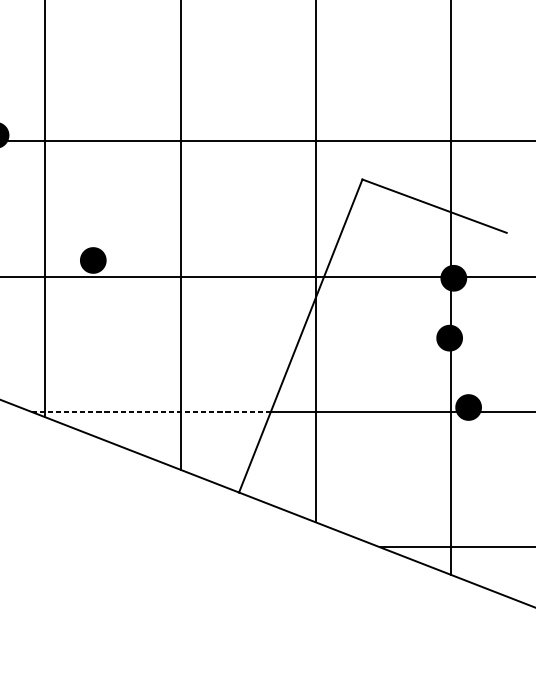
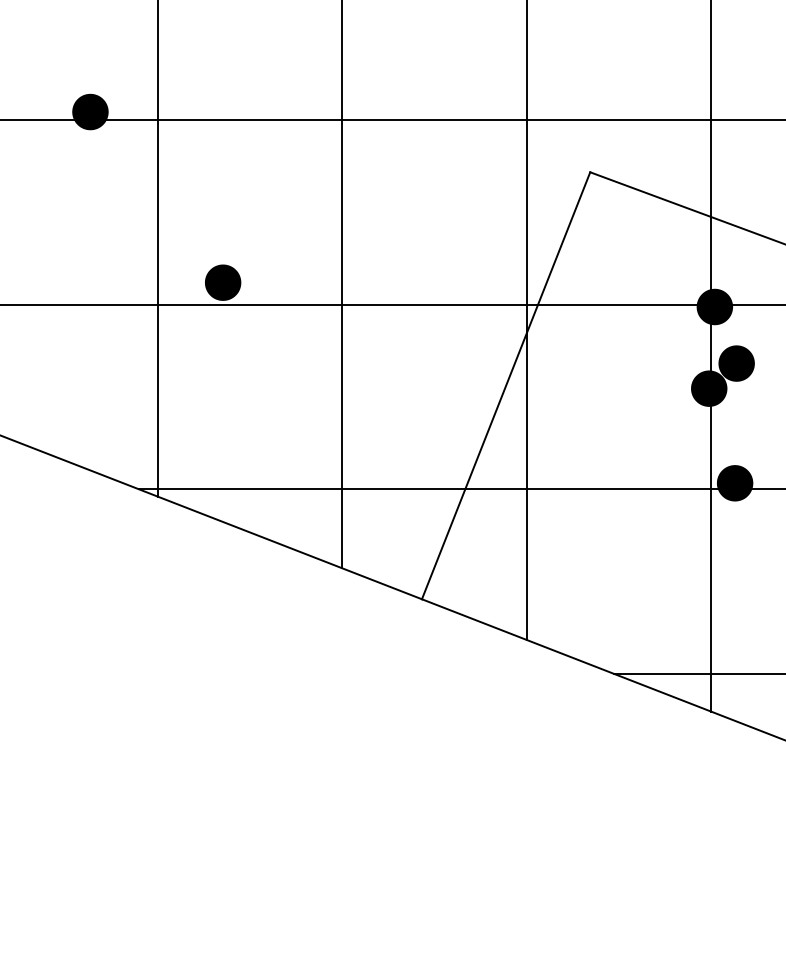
fill: (469, 319) -> (736, 363), added
line: (151, 412) -> (302, 489), dashed -> solid

